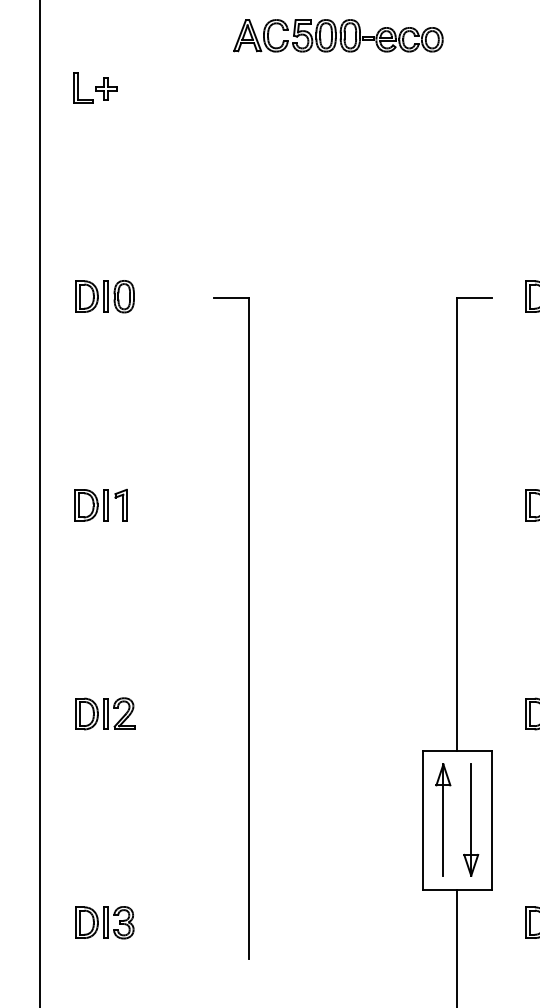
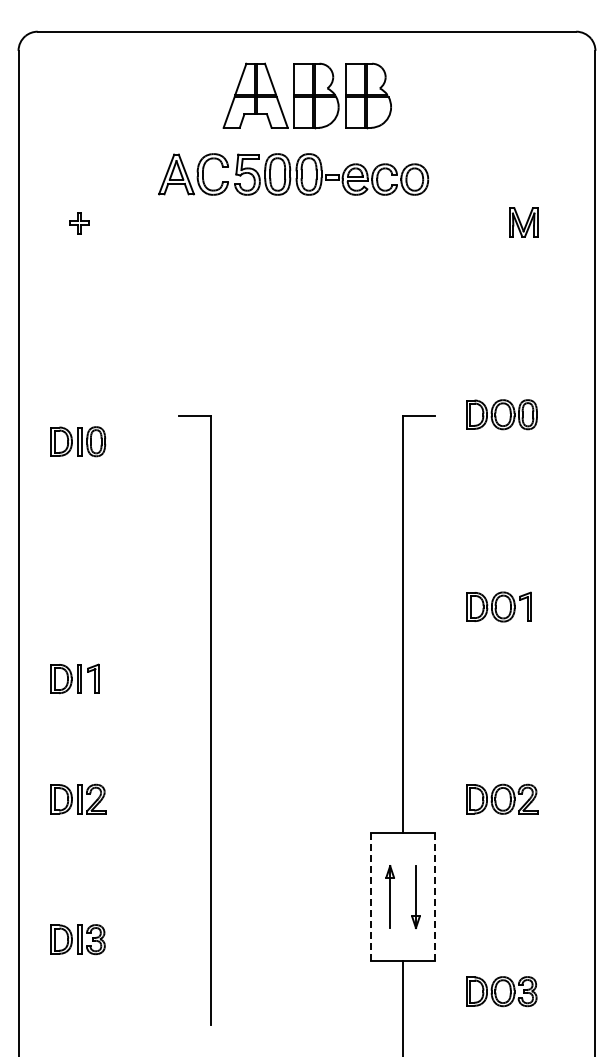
part: (338, 34) -> (293, 173), size x1.4
part: (83, 88) -> (58, 222), removed
part: (105, 296) -> (78, 441), moved
part: (100, 504) -> (74, 678), moved
line: (422, 819) -> (371, 896), solid -> dashed
part: (442, 819) -> (389, 896), size x0.6
part: (470, 820) -> (415, 897), size x0.6
line: (492, 820) -> (435, 897), solid -> dashed
part: (103, 922) -> (77, 939), moved

